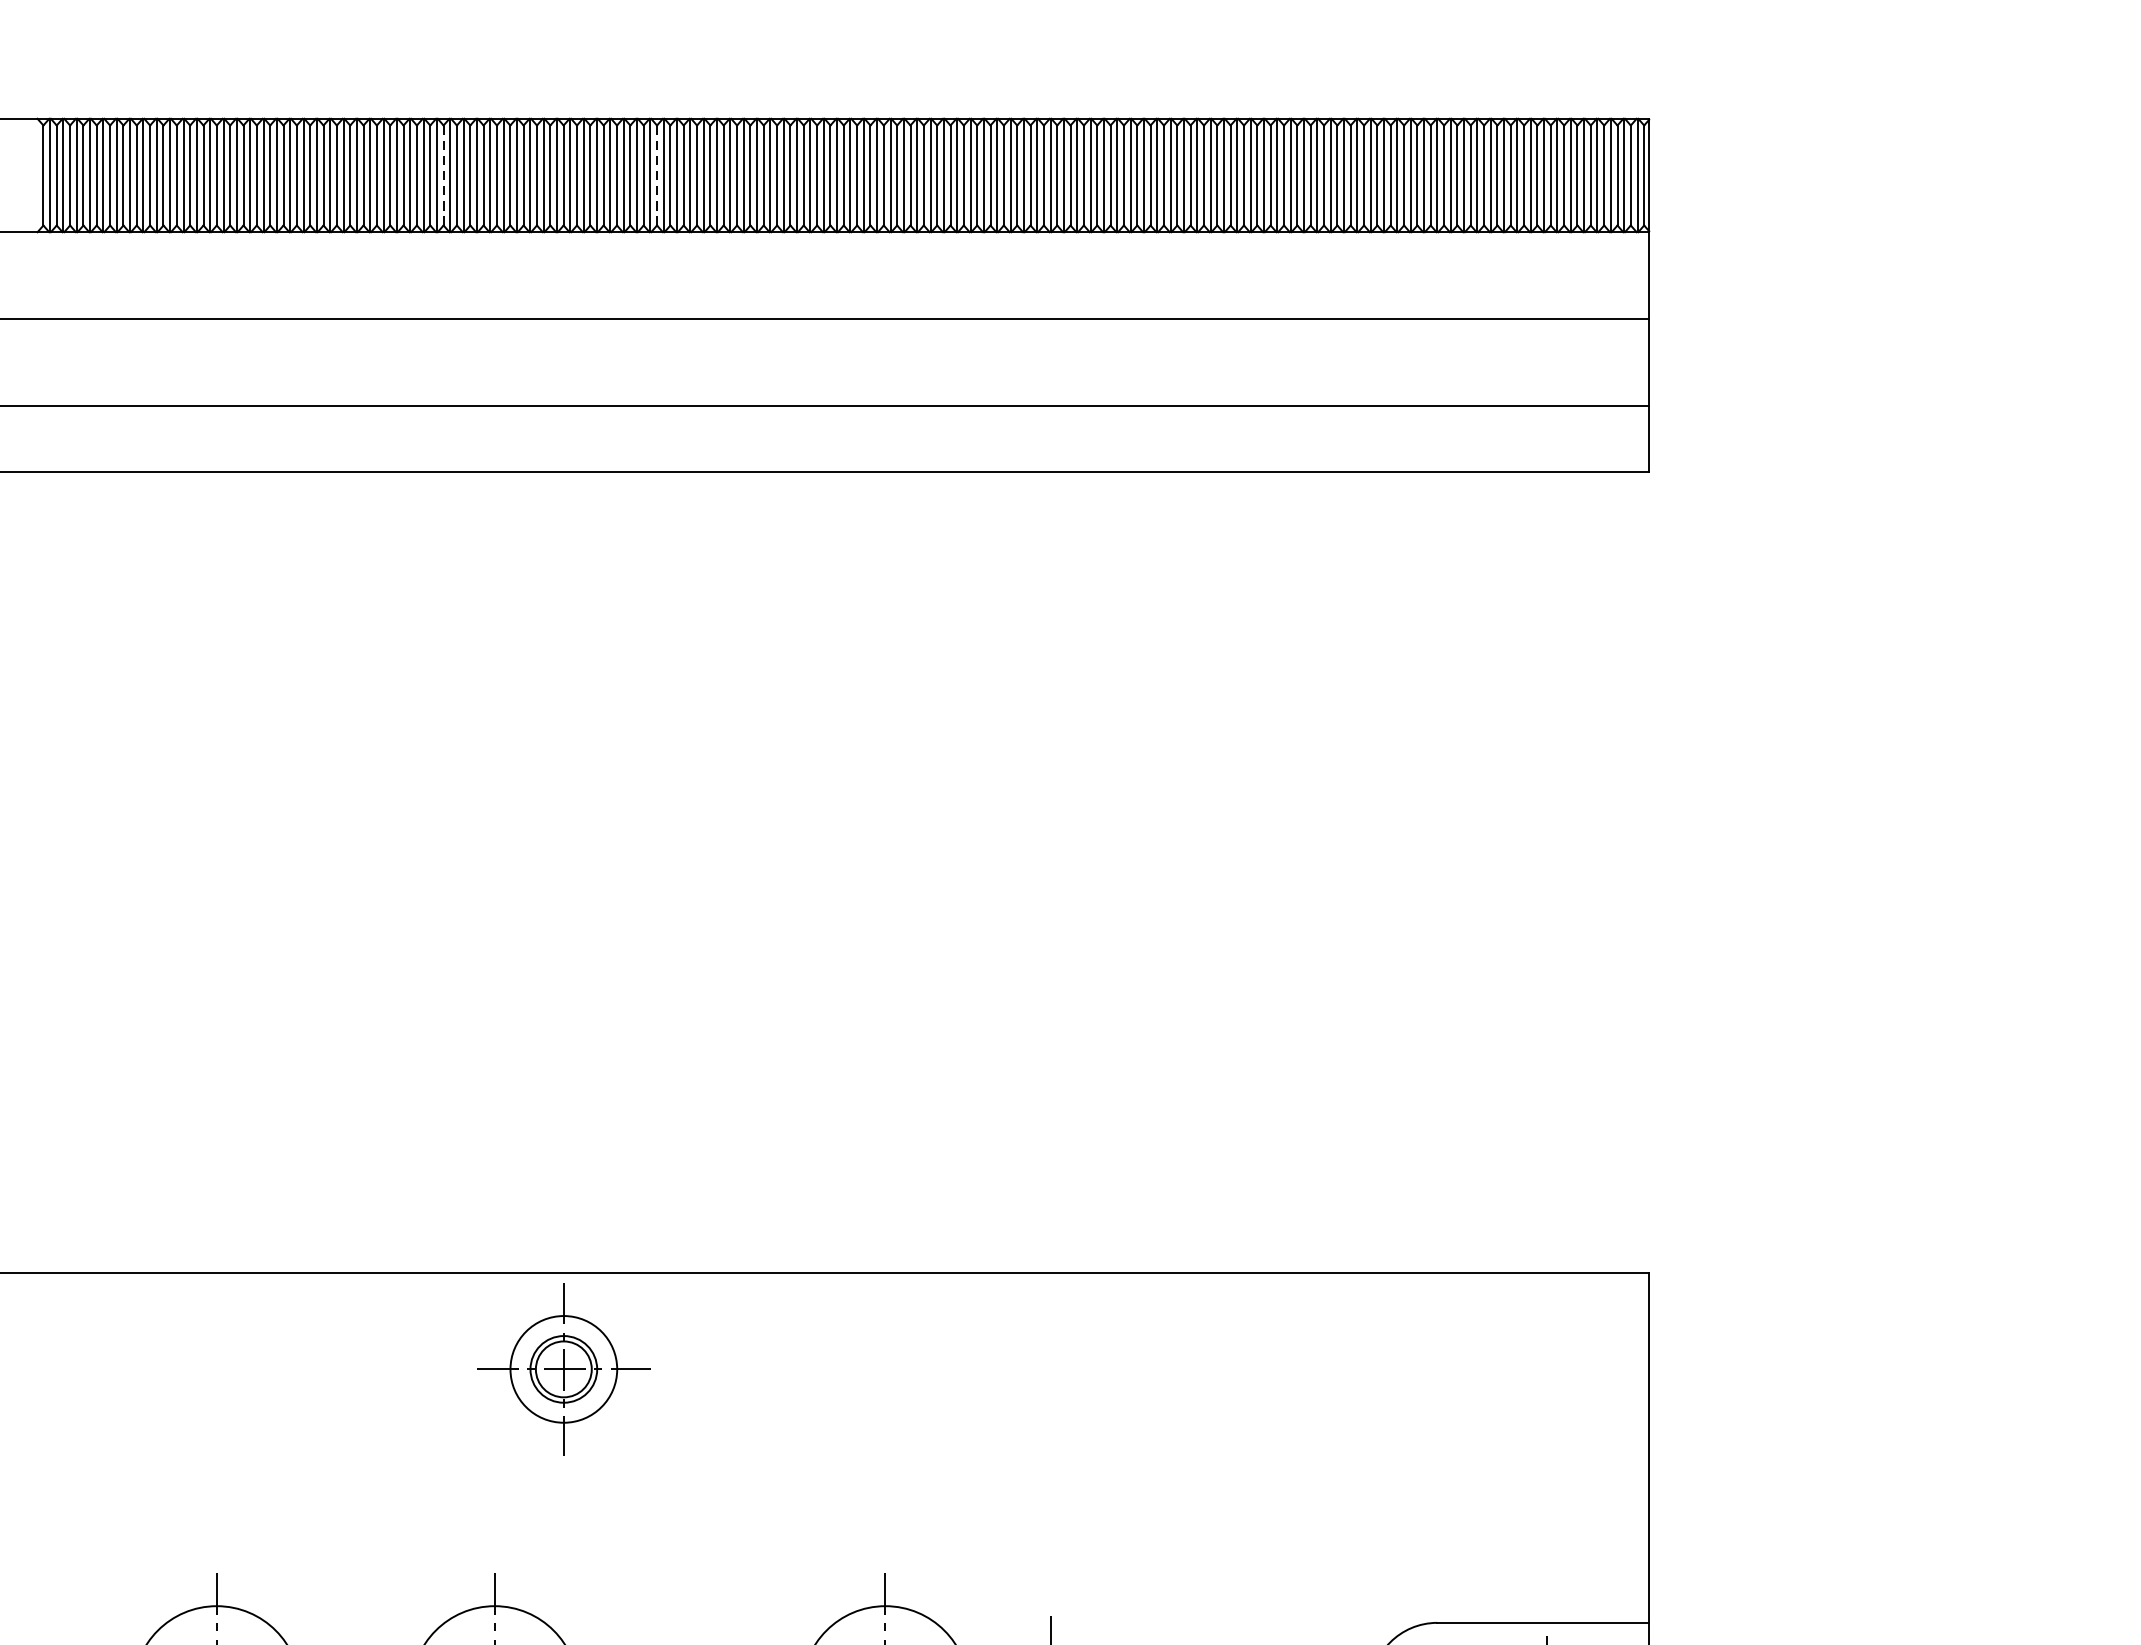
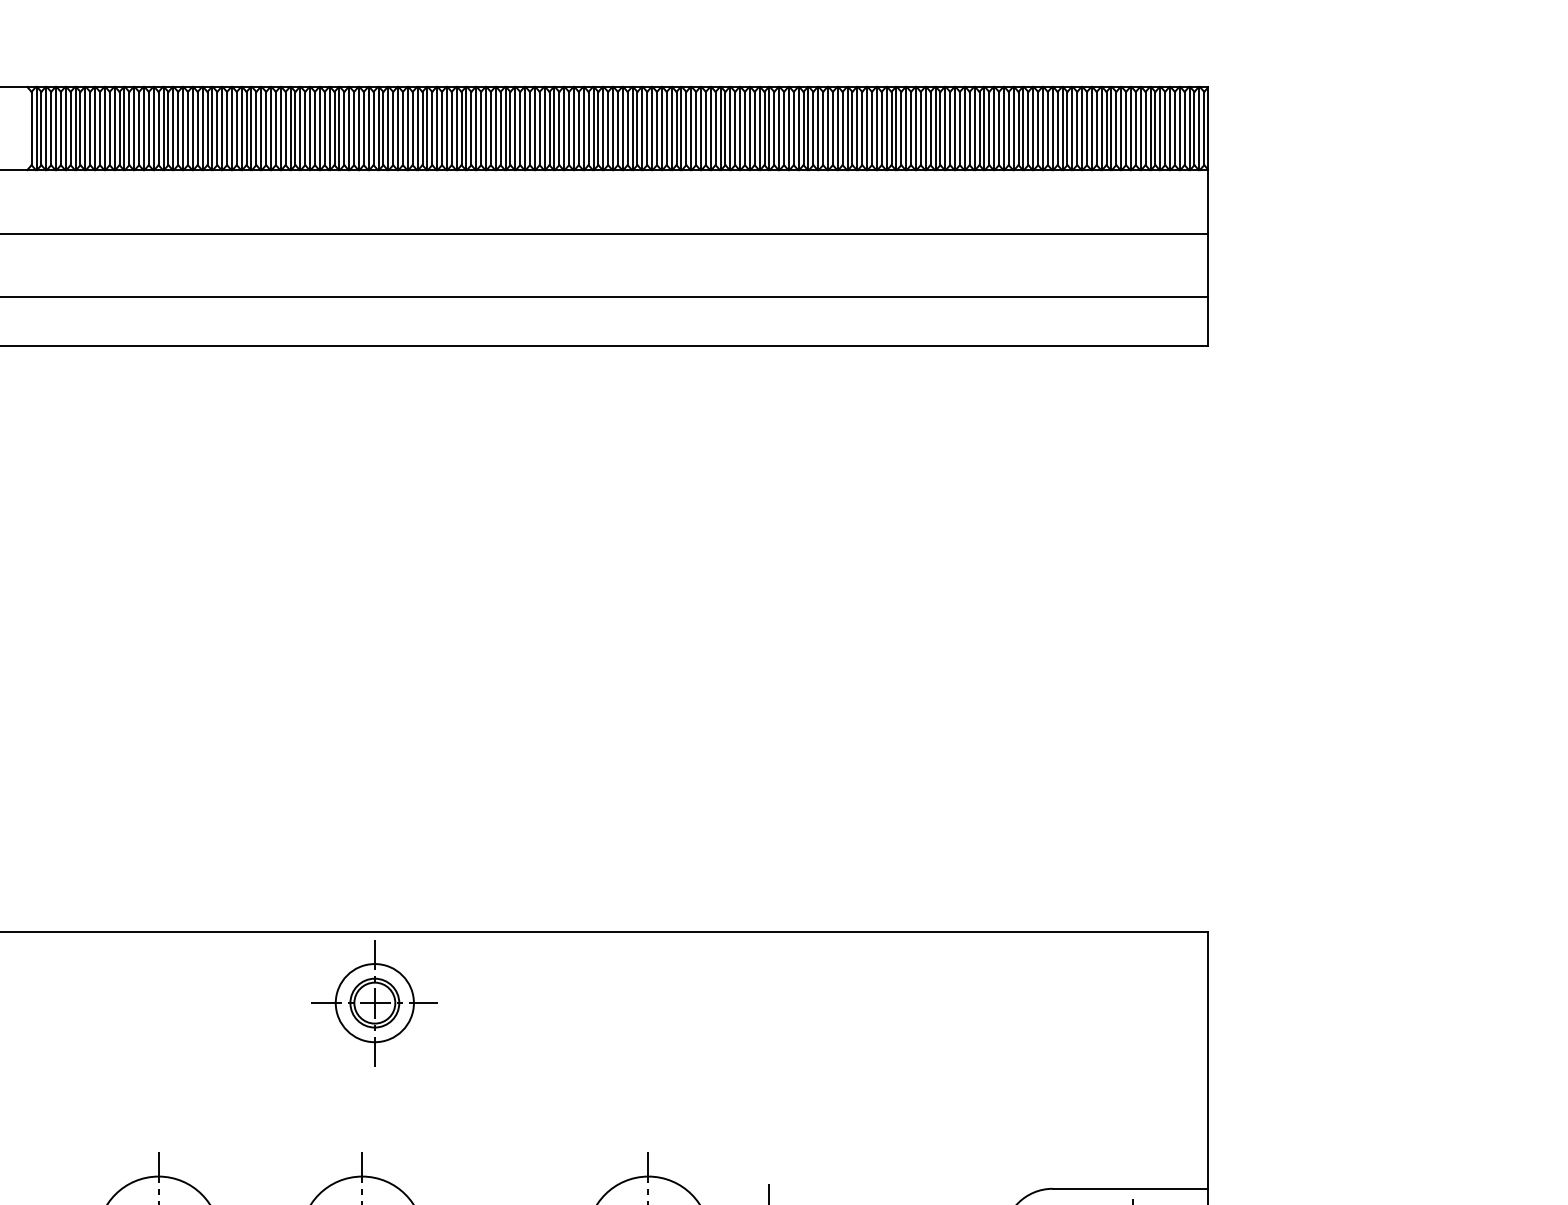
line: (443, 175) -> (324, 128), dashed -> solid
line: (657, 175) -> (481, 128), dashed -> solid
part: (563, 1369) -> (374, 1003), moved

